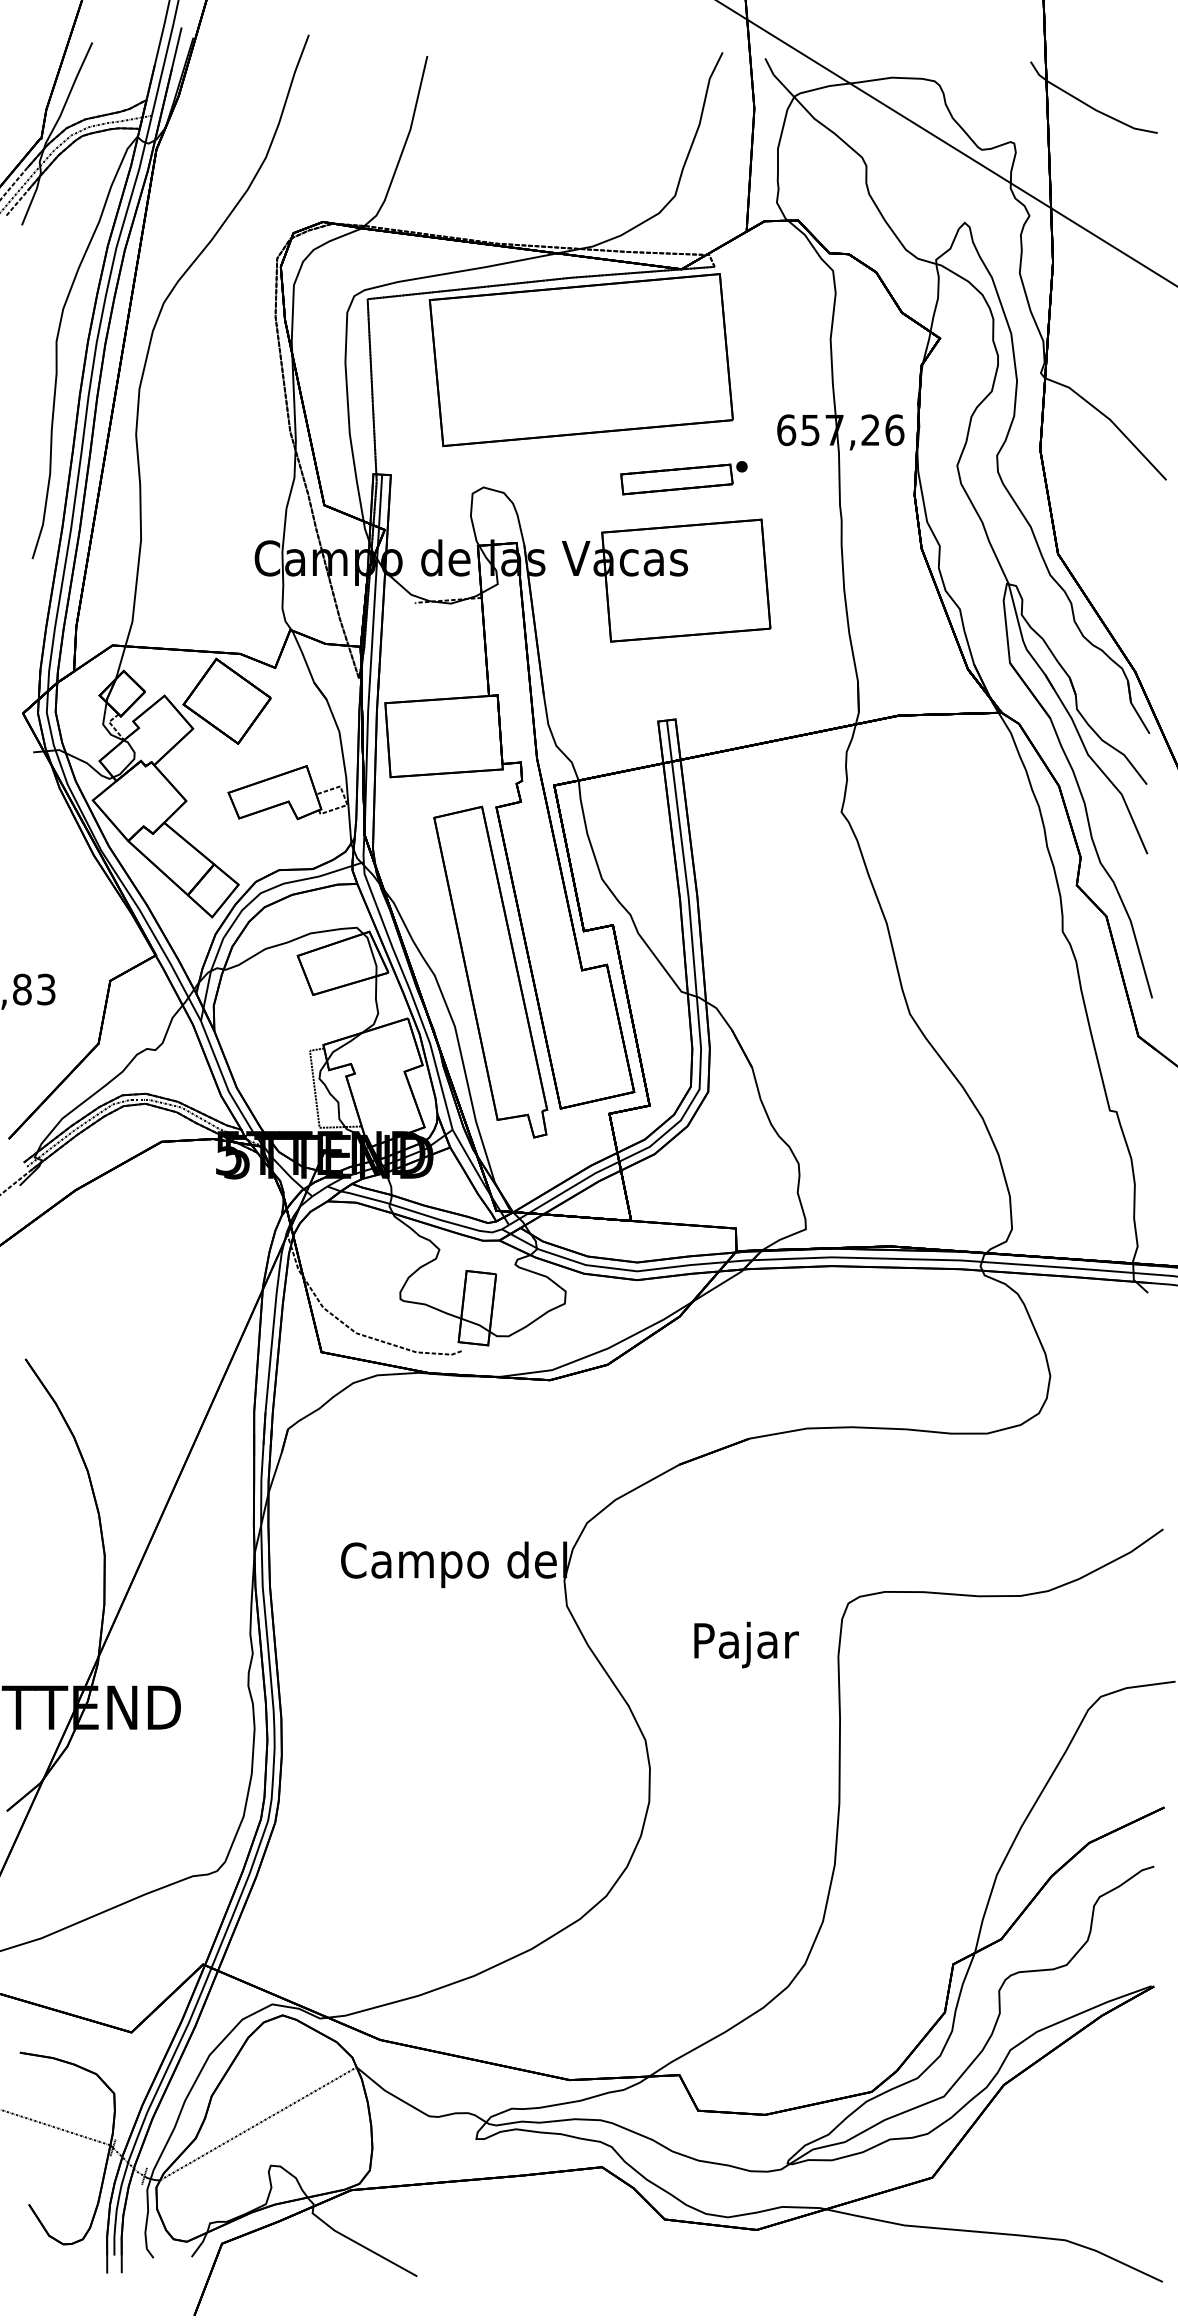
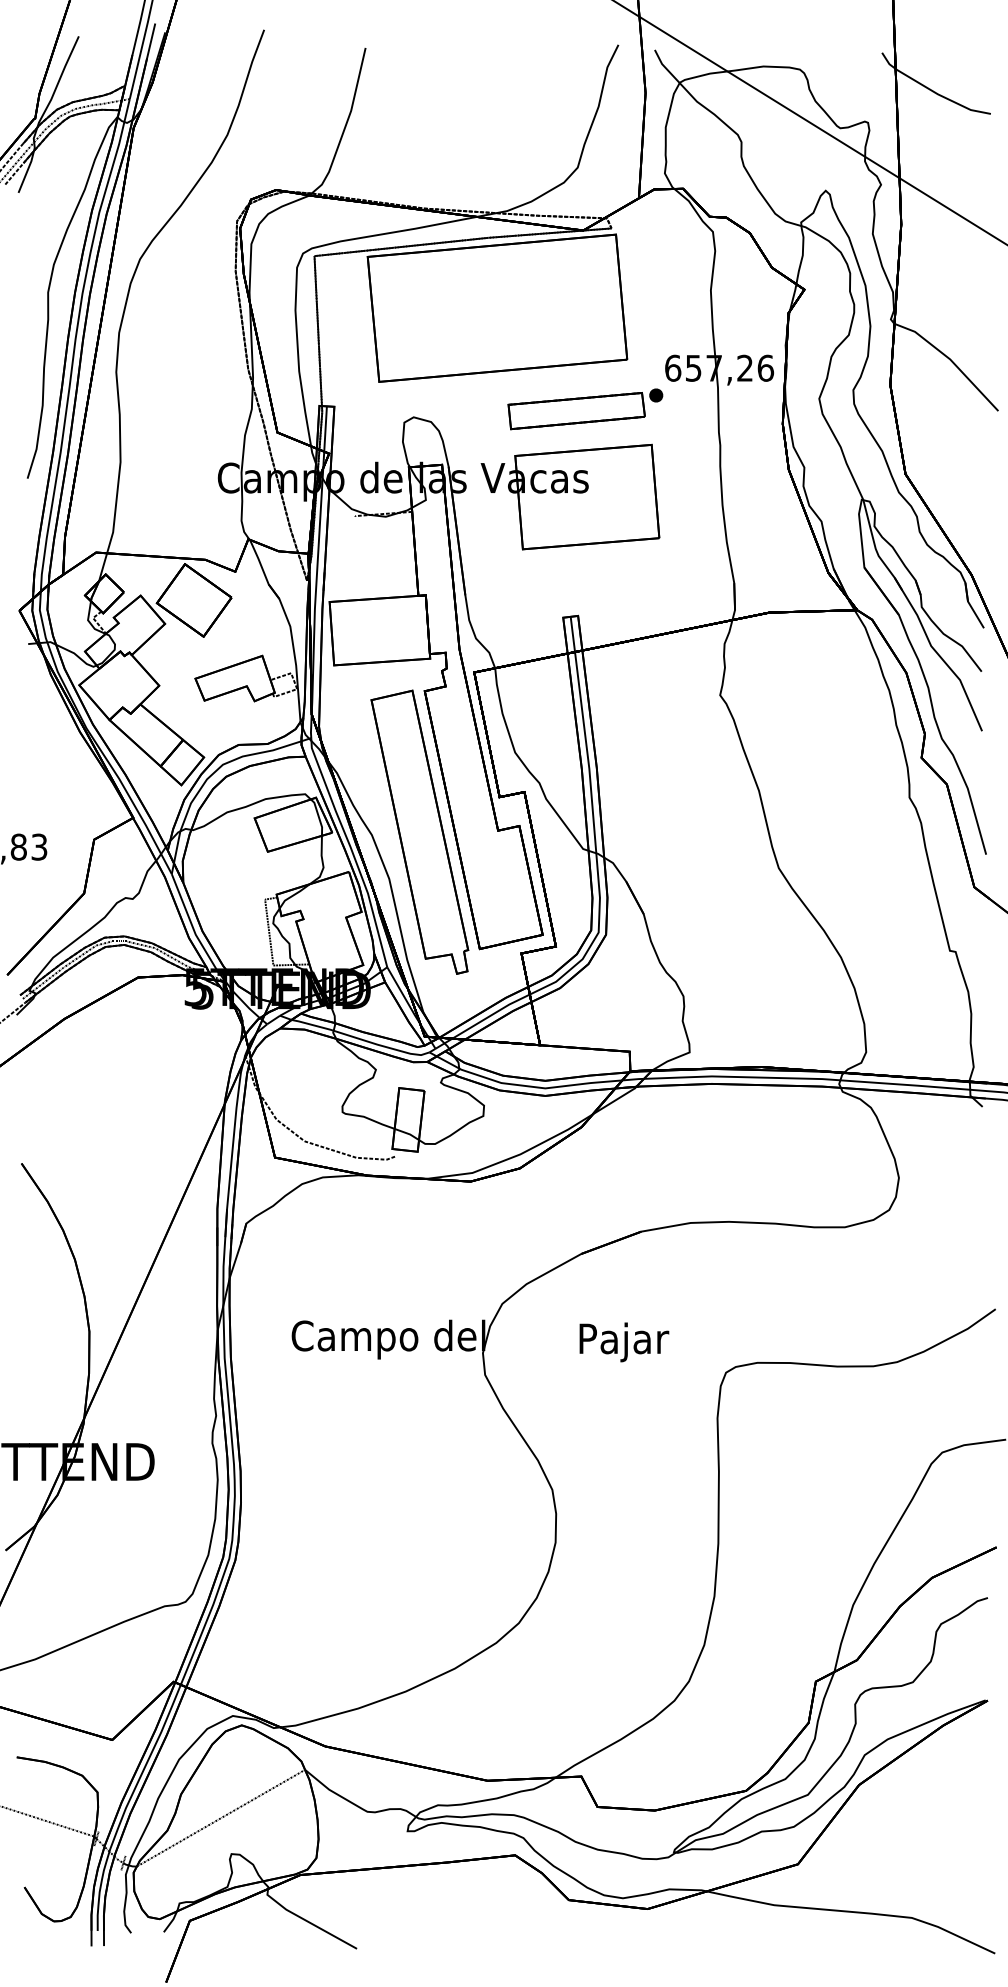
part: (683, 477) -> (584, 408), size x1.43
text: (746, 1644) -> (624, 1341), moved

